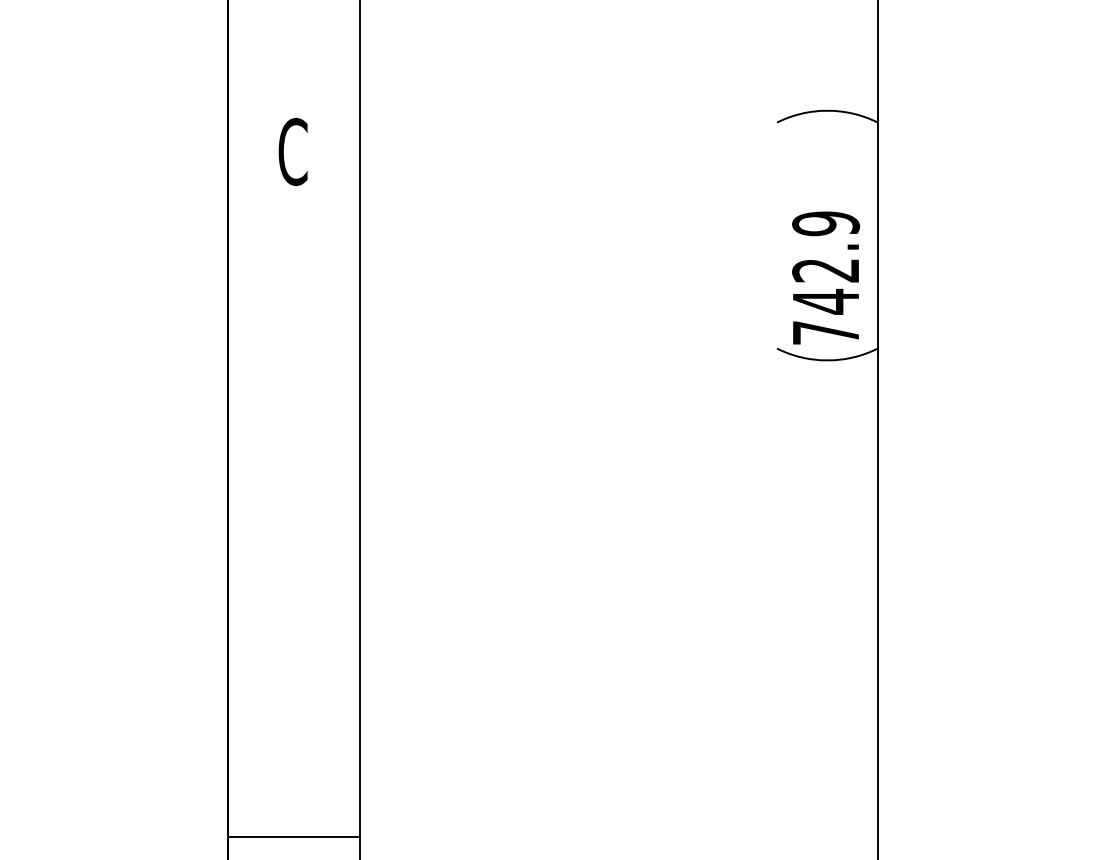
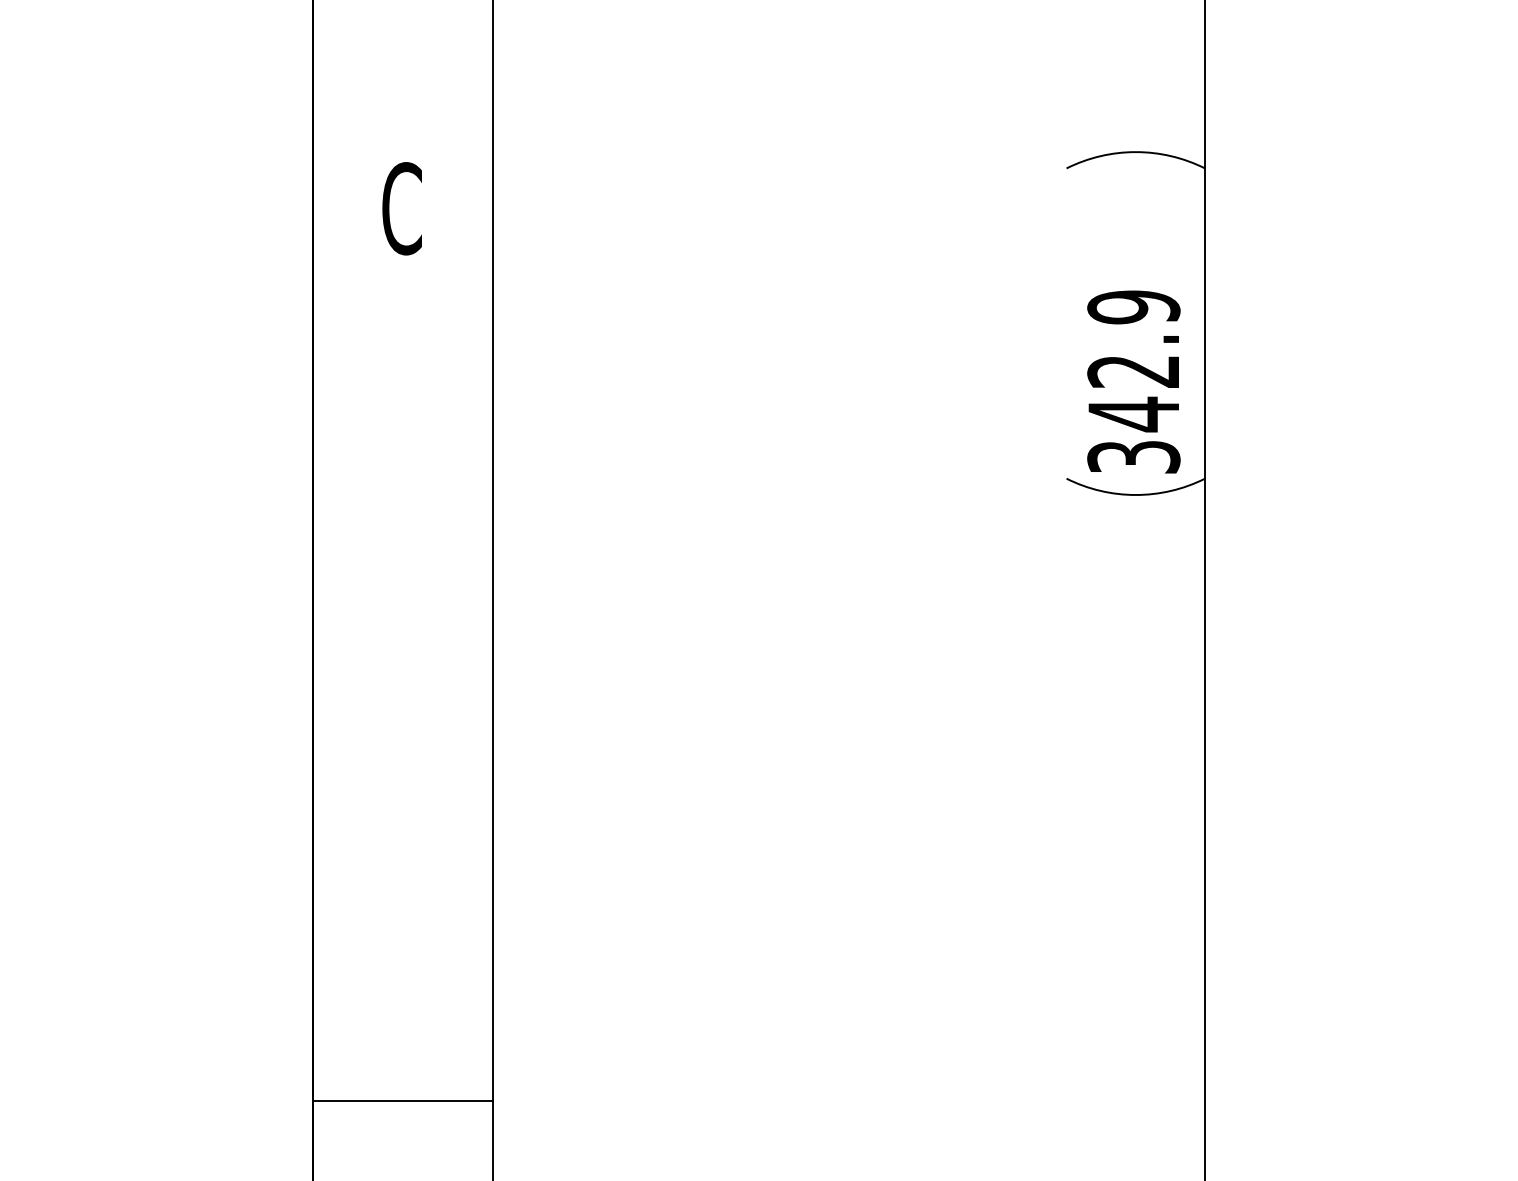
text: (825, 333) -> (1133, 457), 742.9 -> 342.9
line: (293, 837) -> (402, 1101), moved

